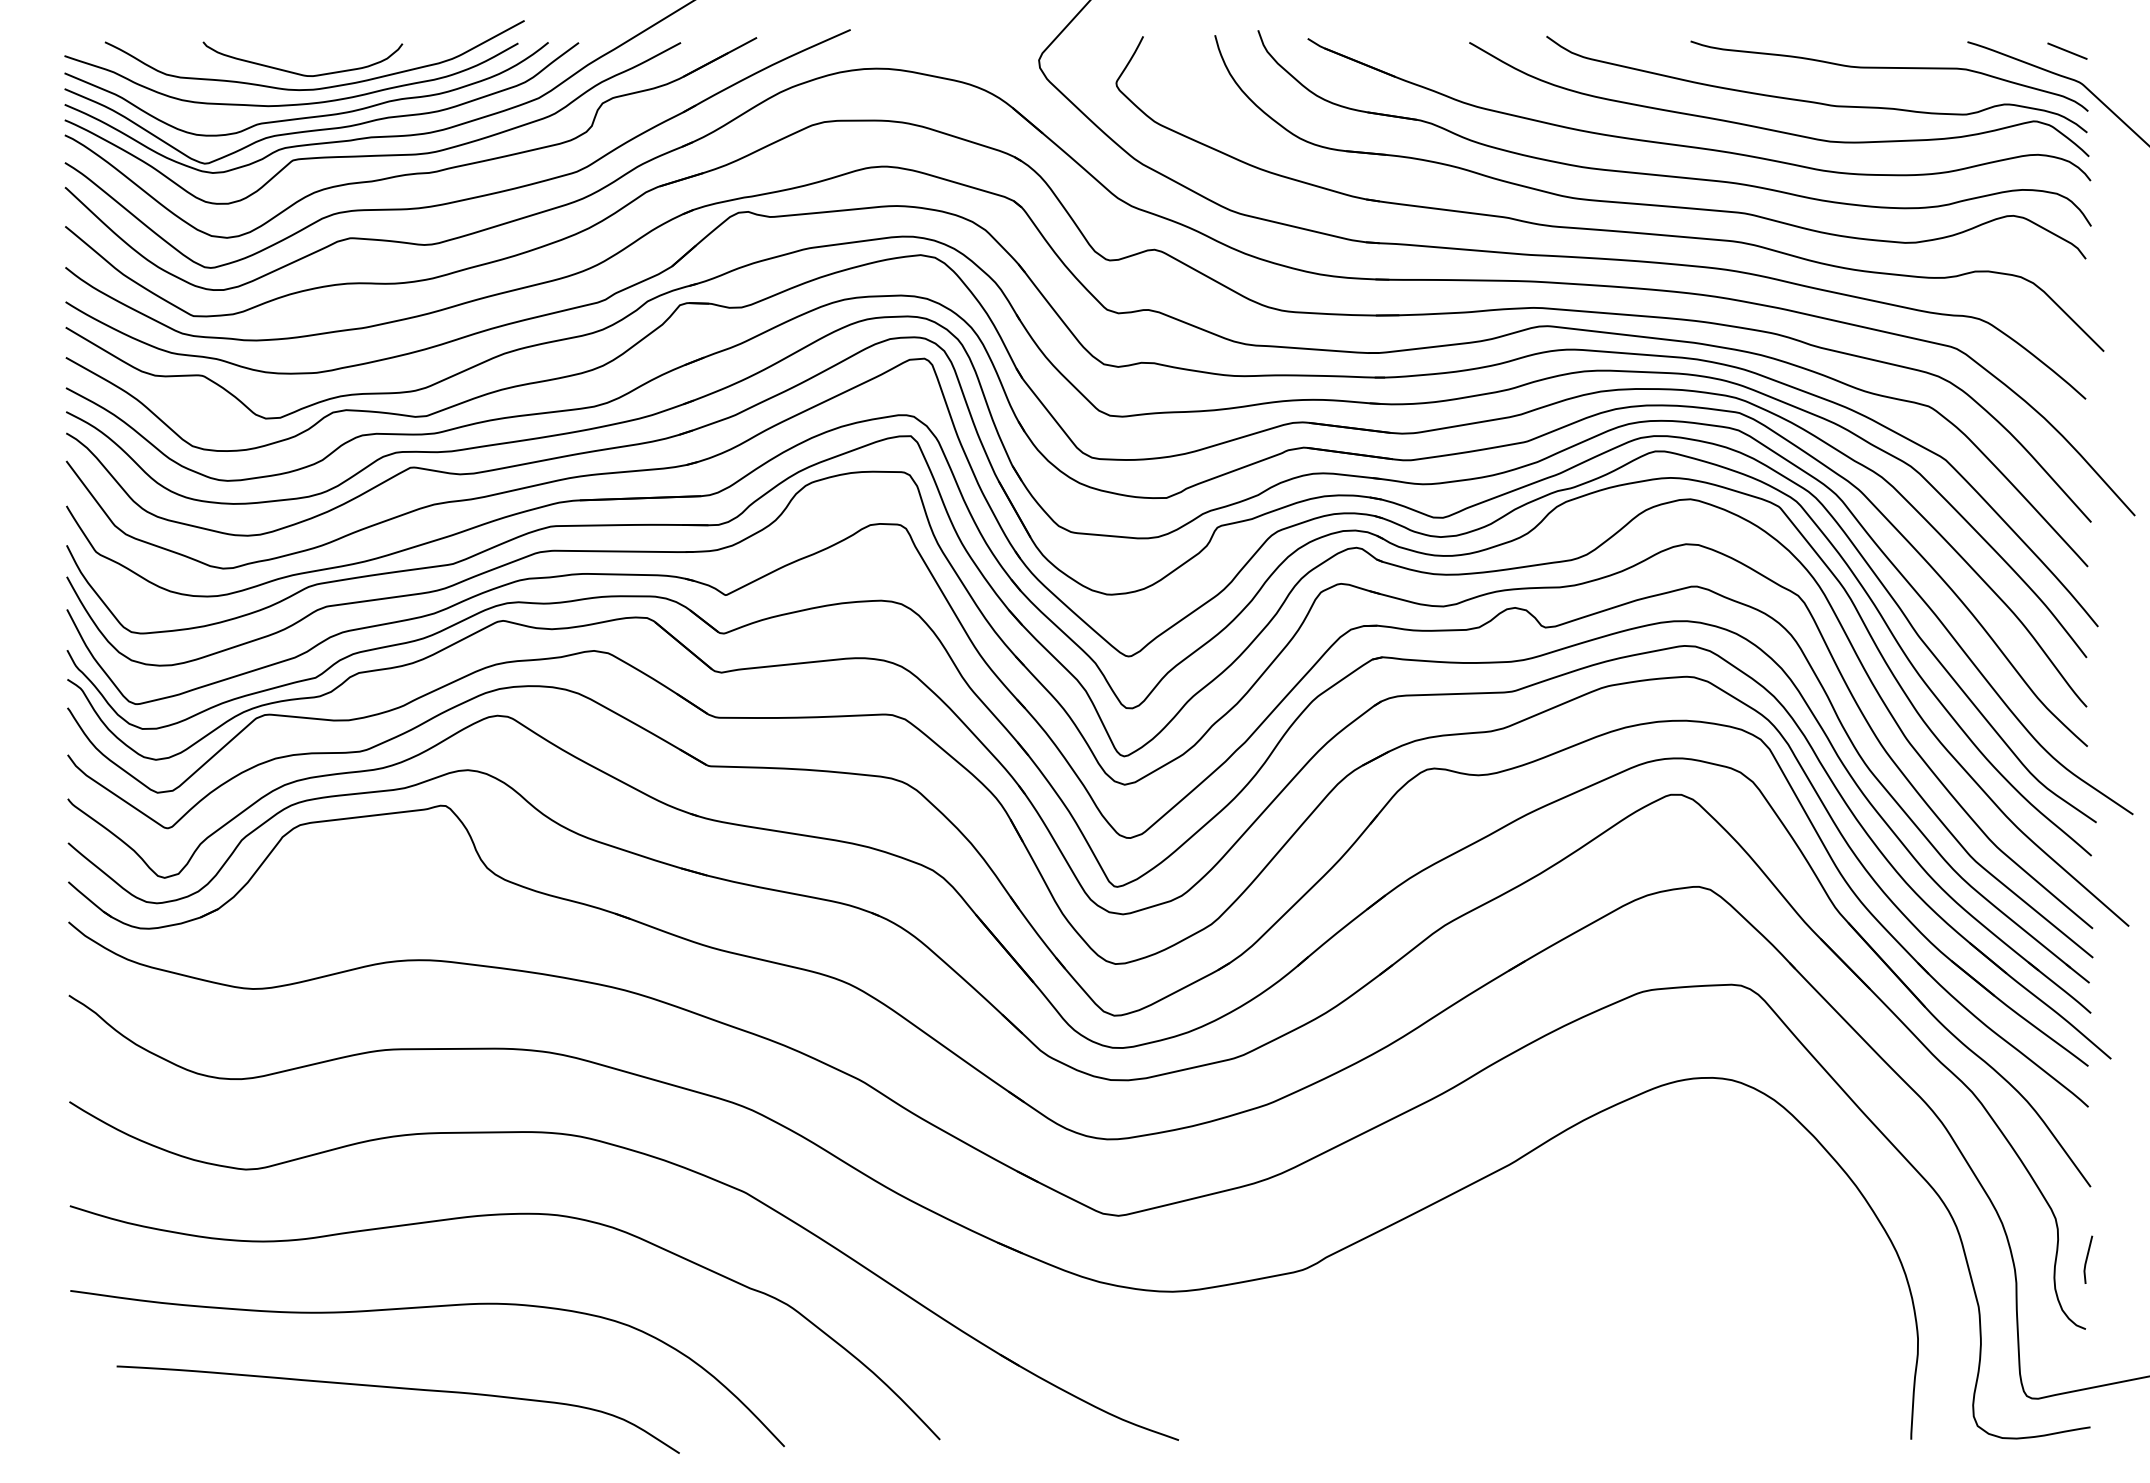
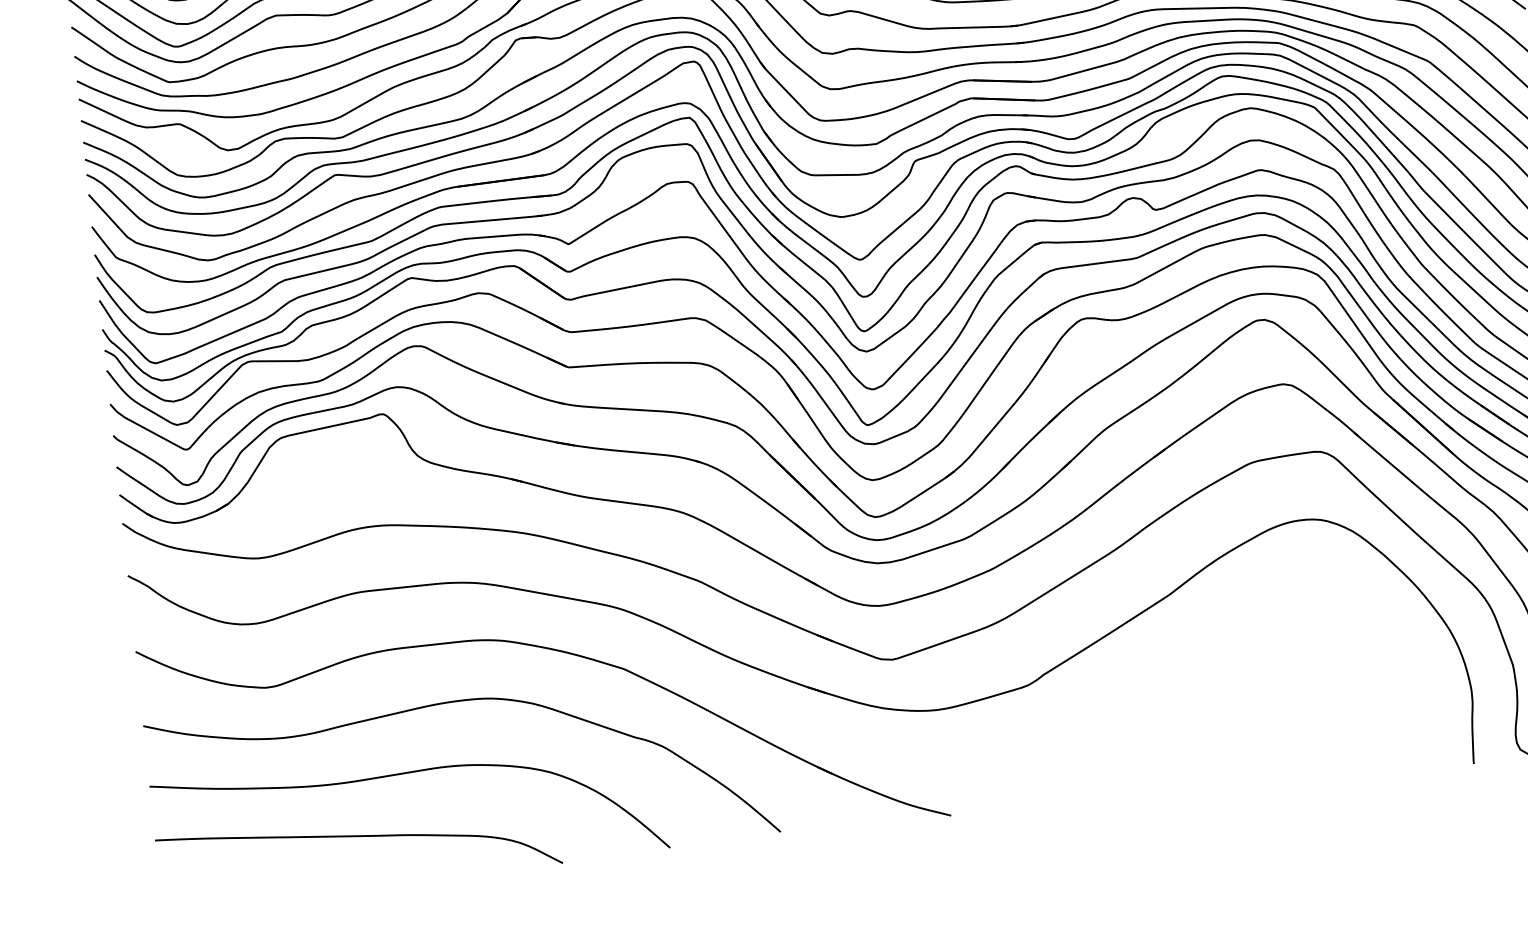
curve: (401, 1389) -> (359, 837), moved

